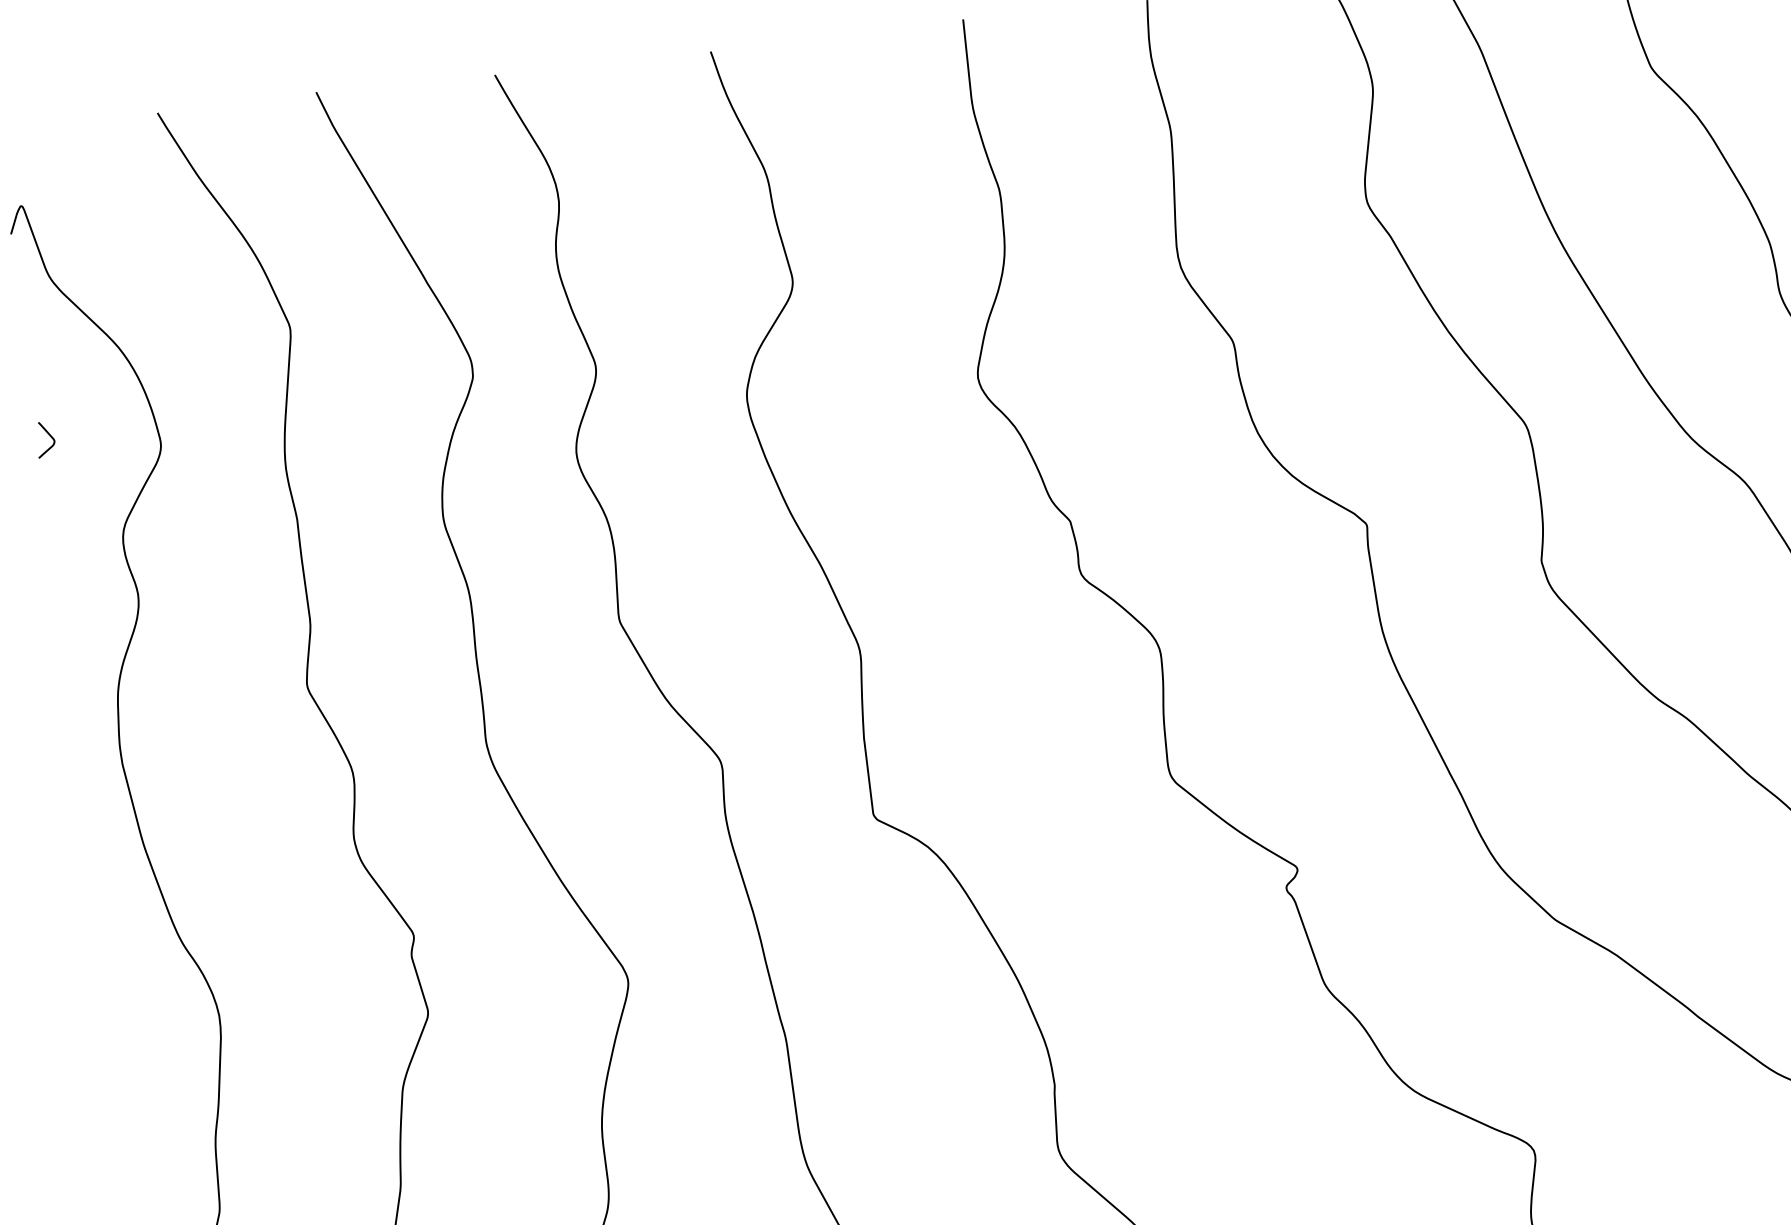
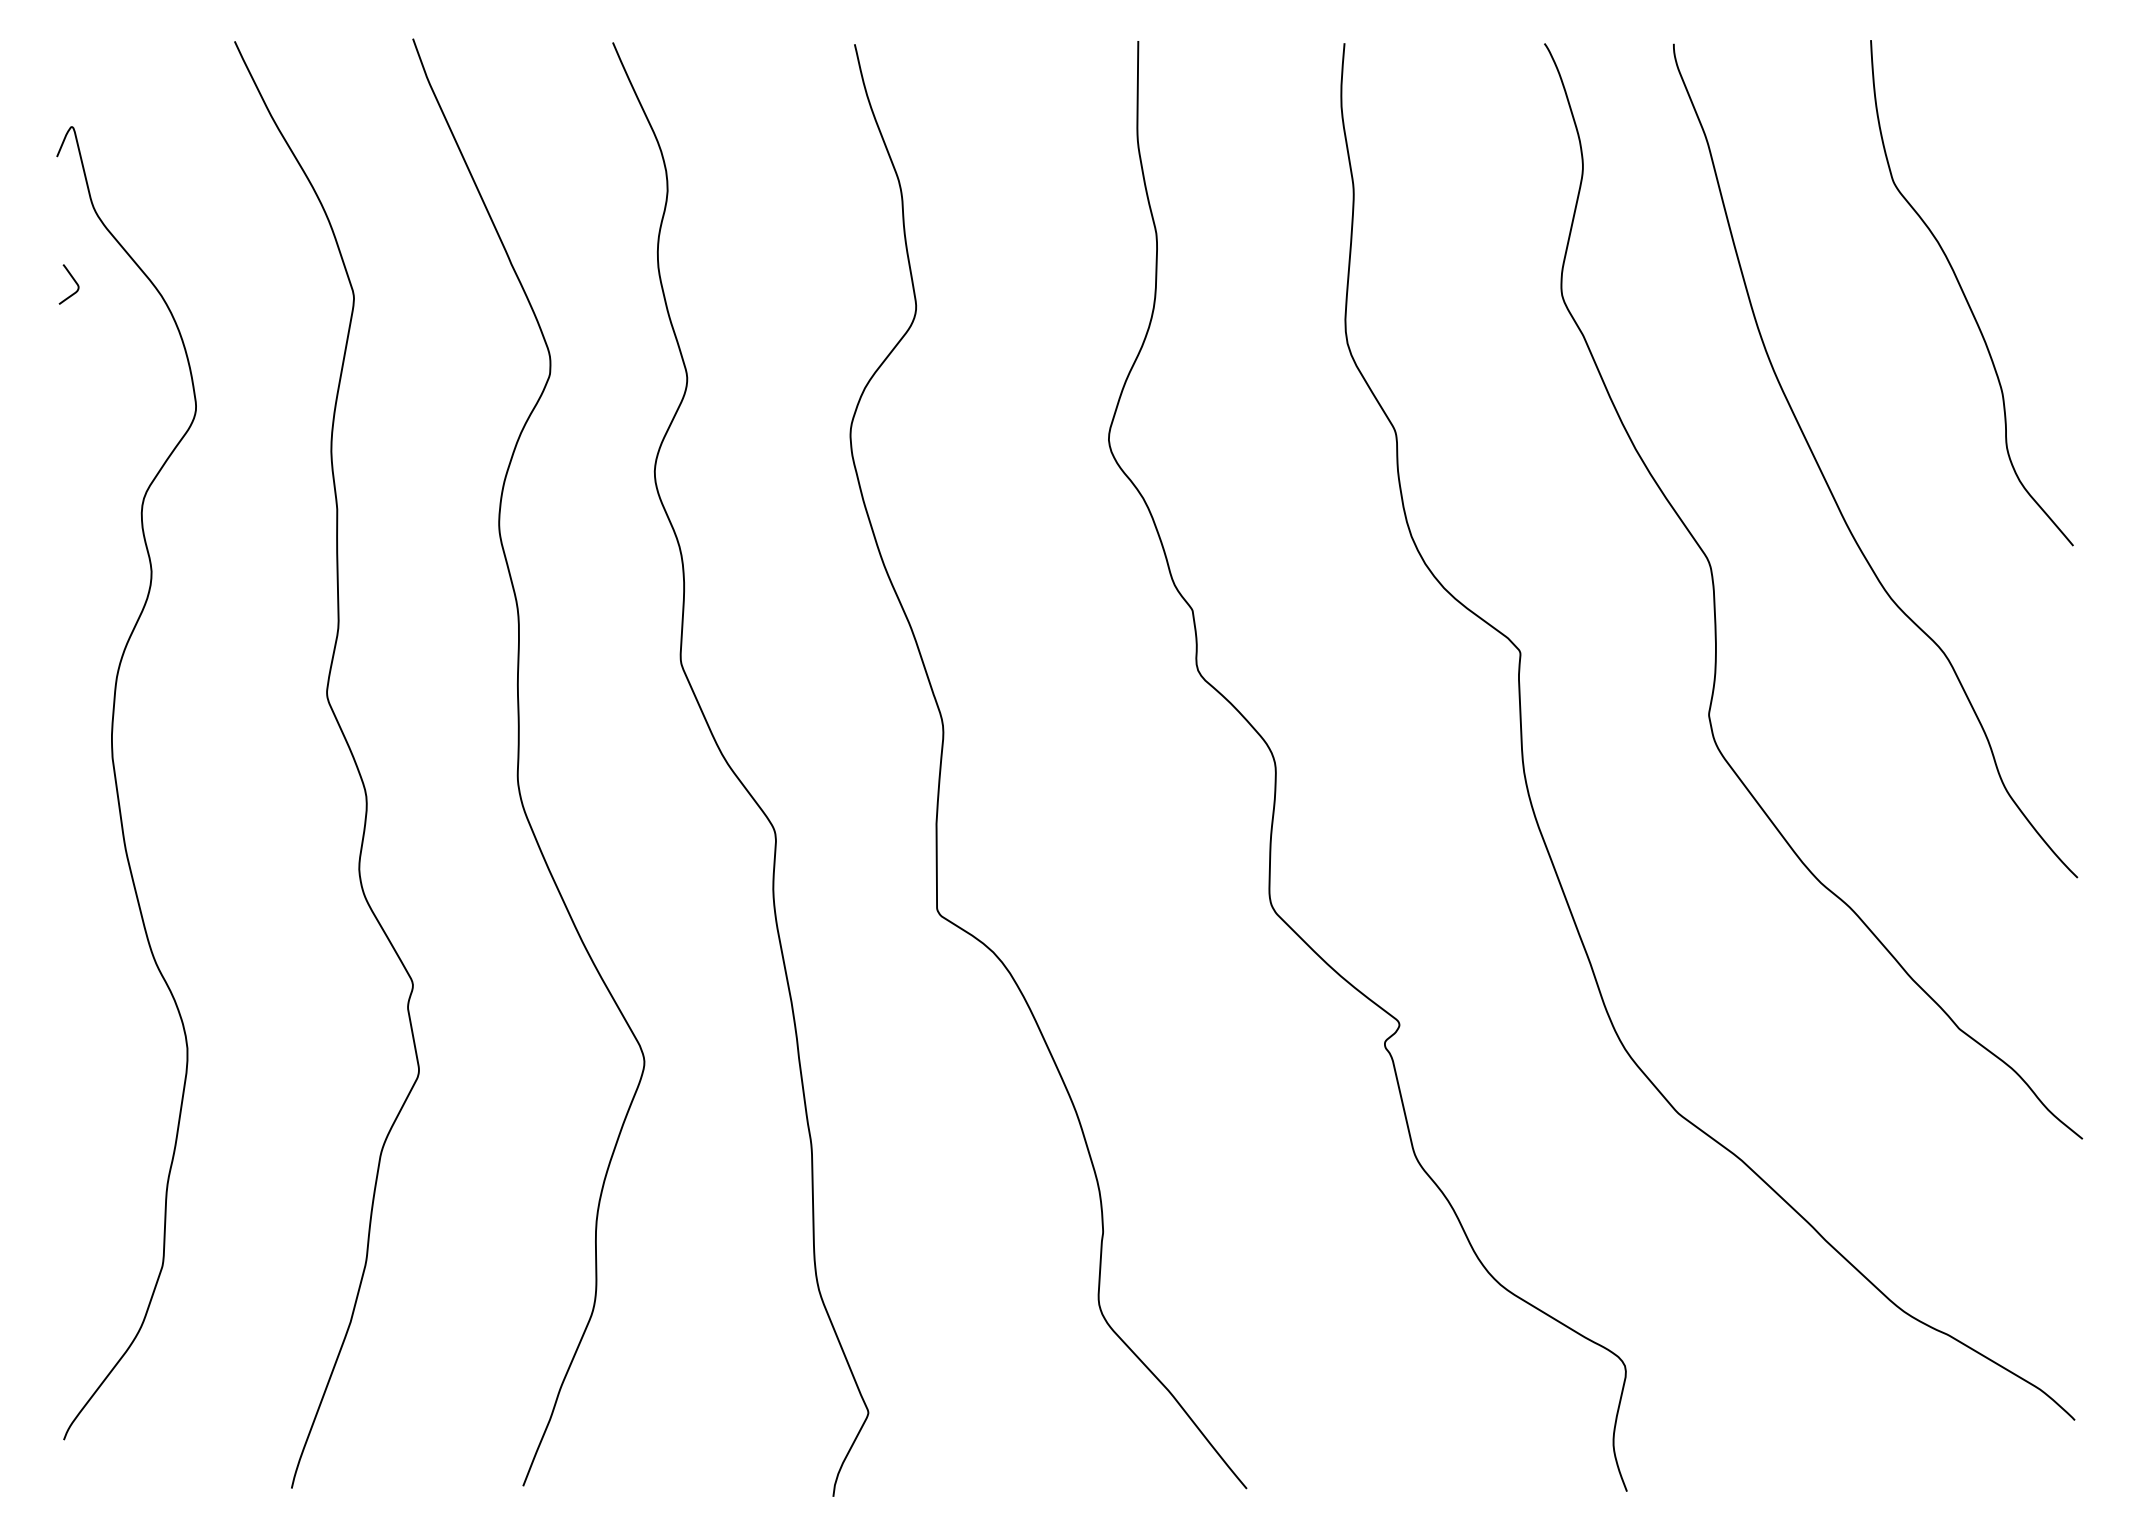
curve: (48, 434) -> (72, 279), moved

